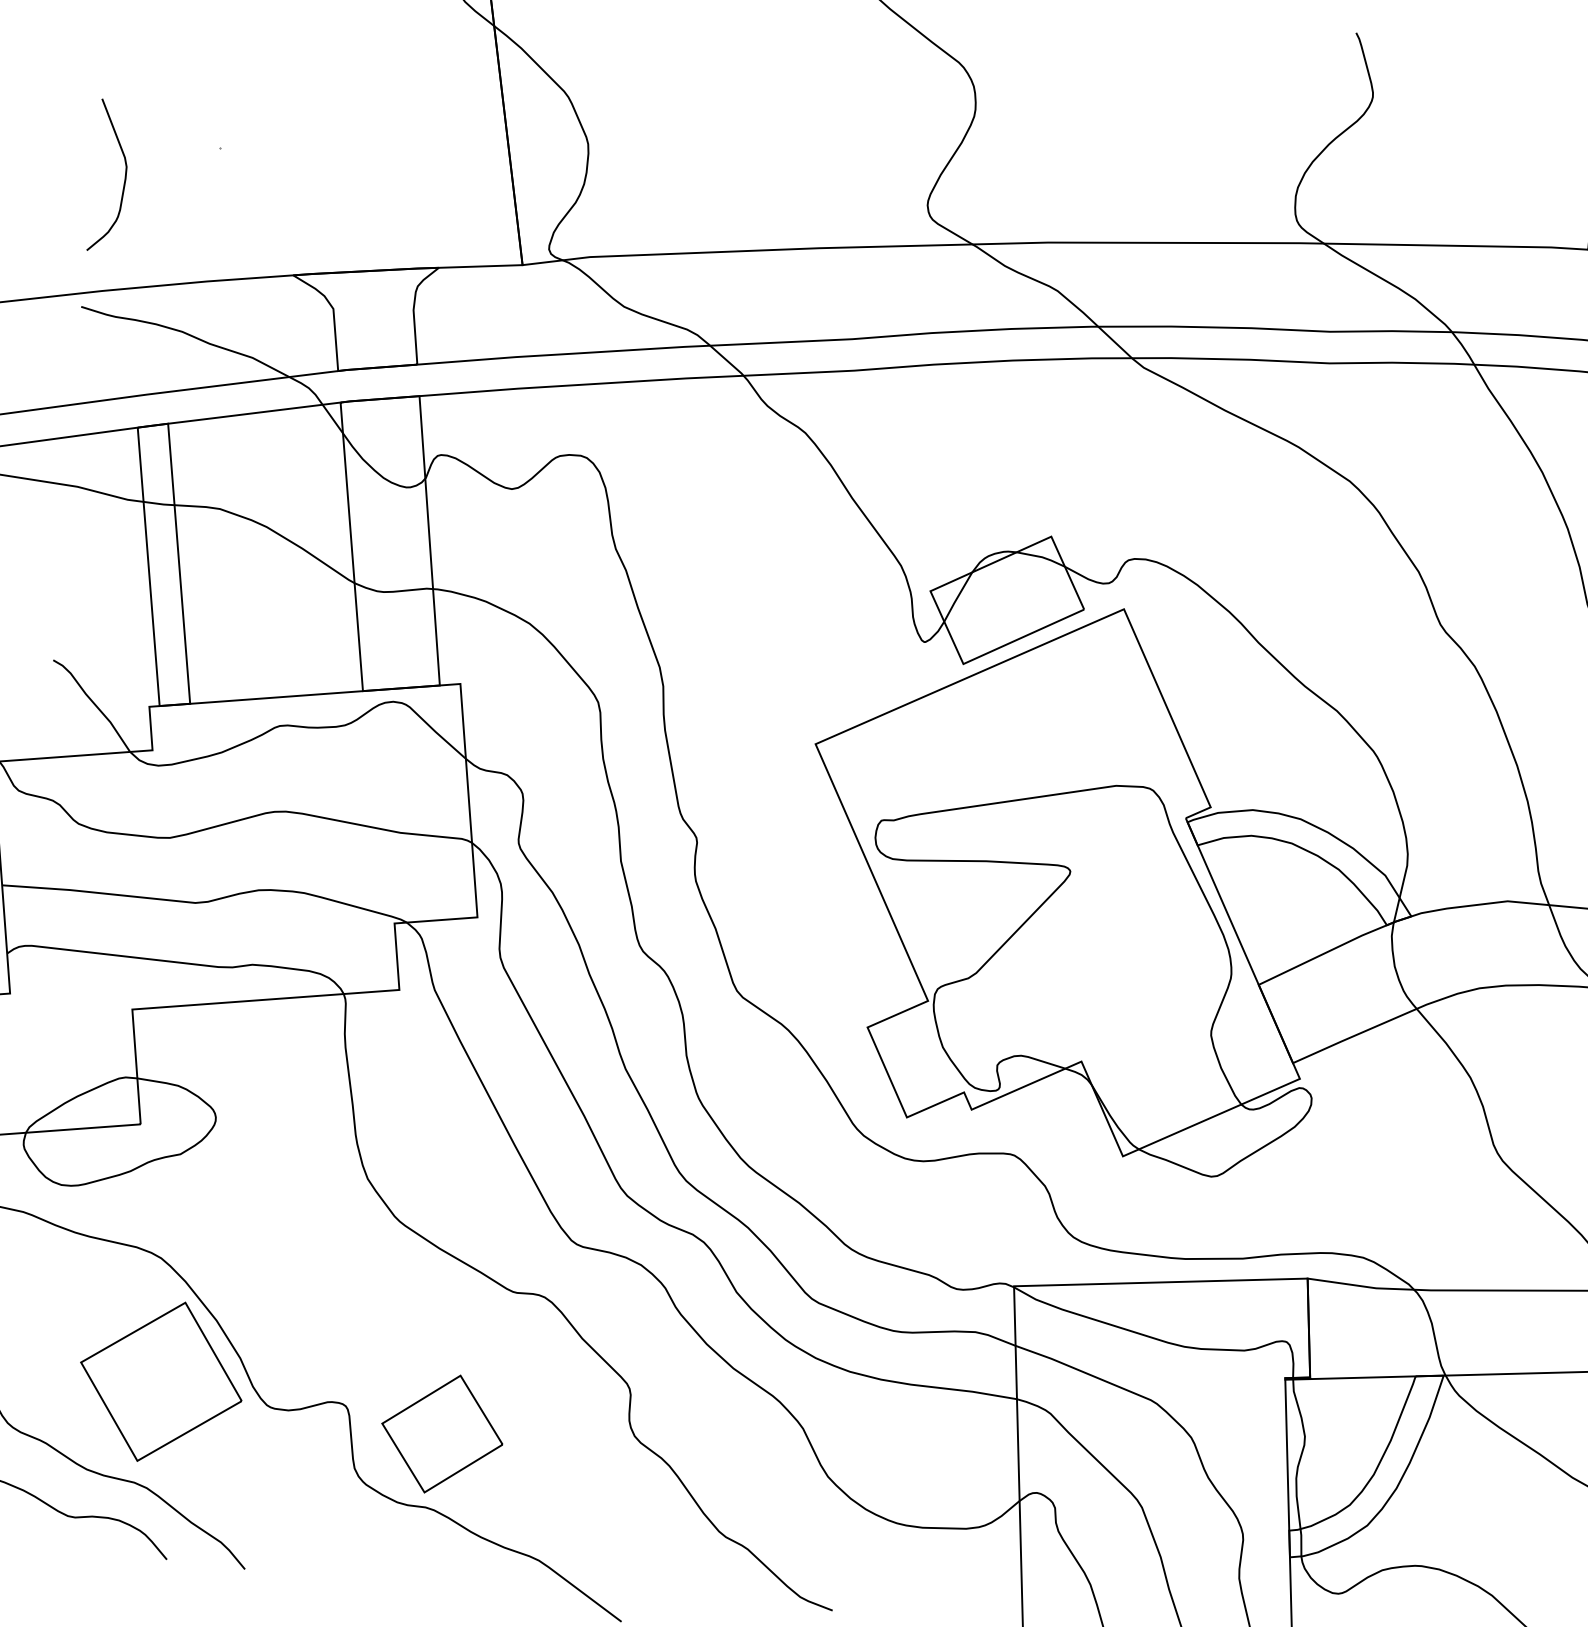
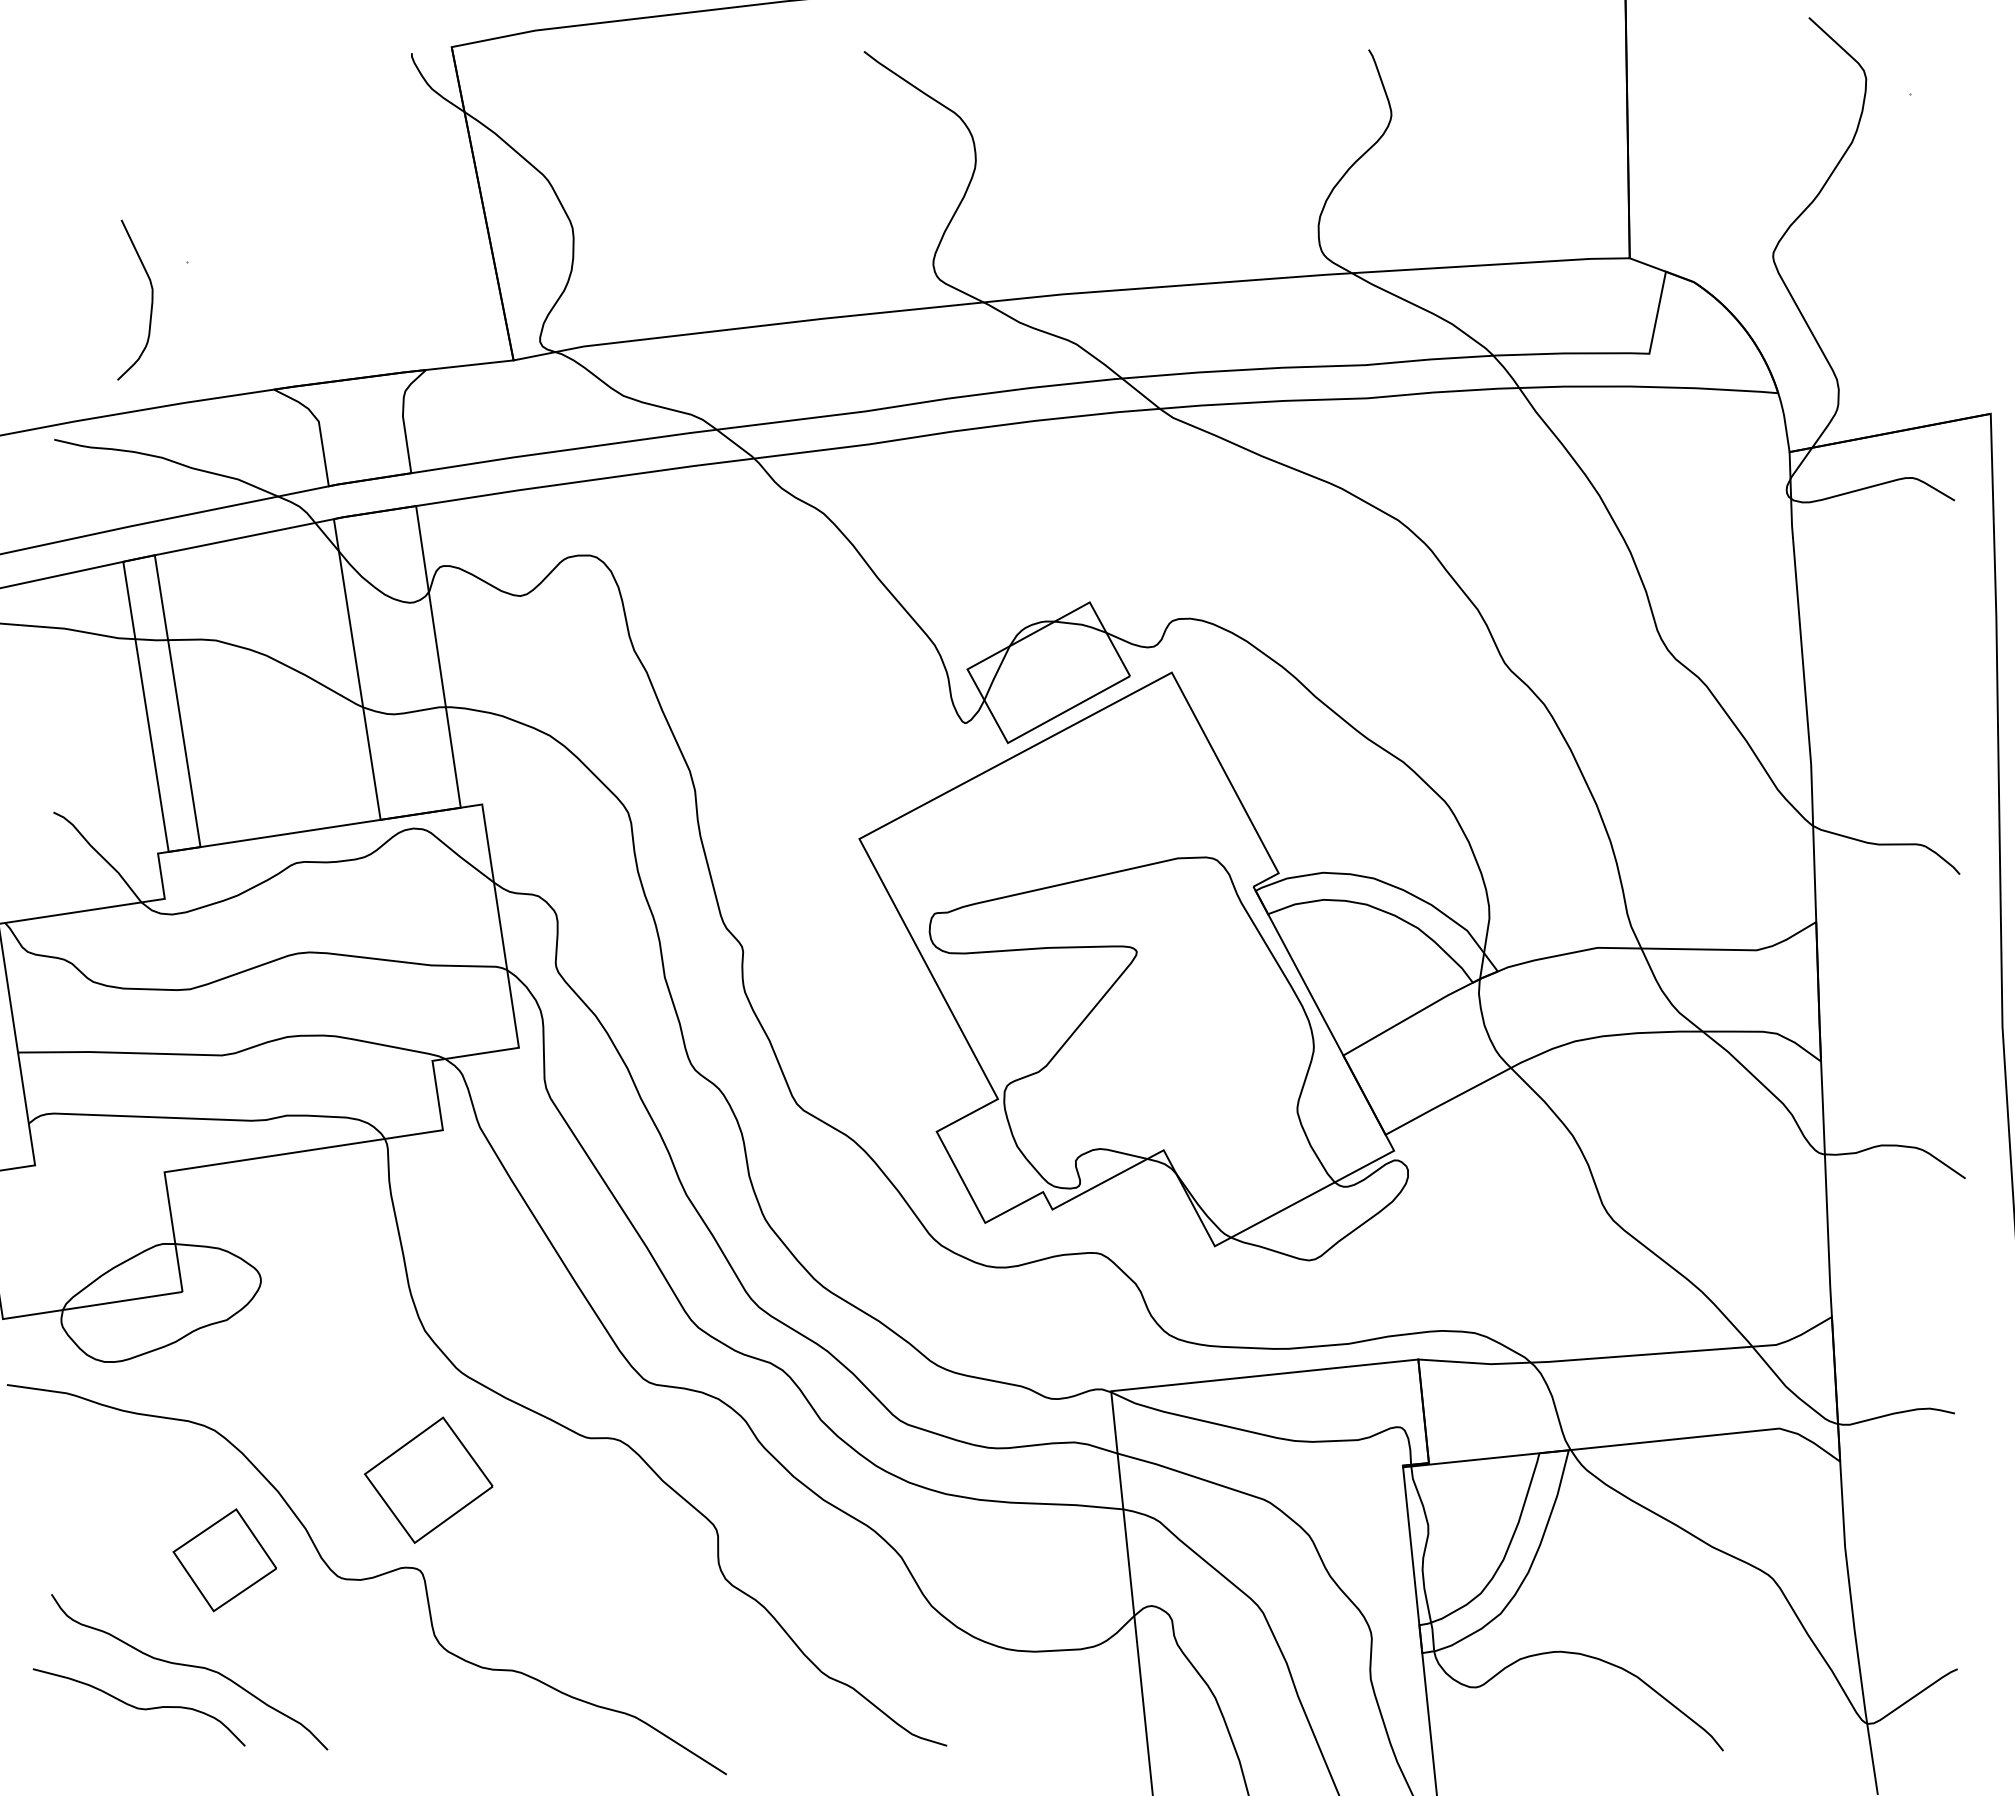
curve: (124, 176) -> (151, 299), moved
part: (160, 1382) -> (224, 1560), size x0.6
part: (442, 1433) -> (428, 1479), moved

